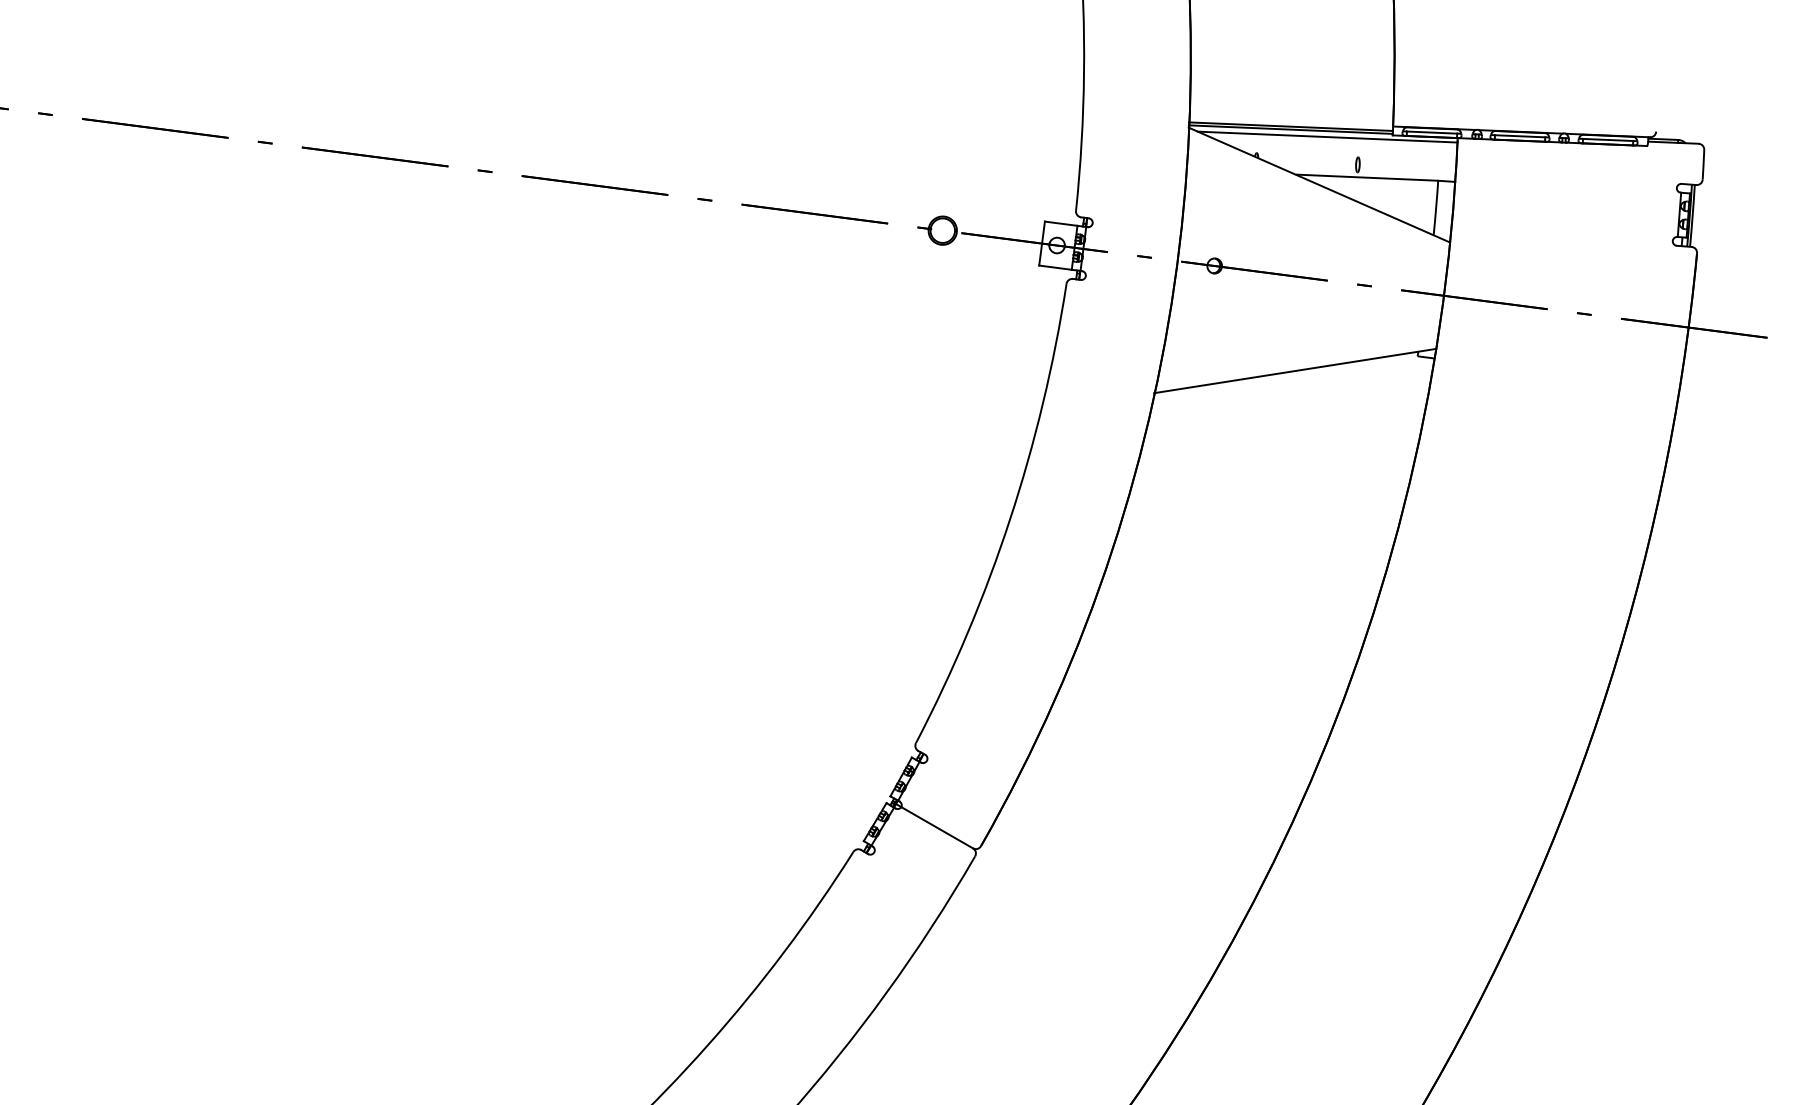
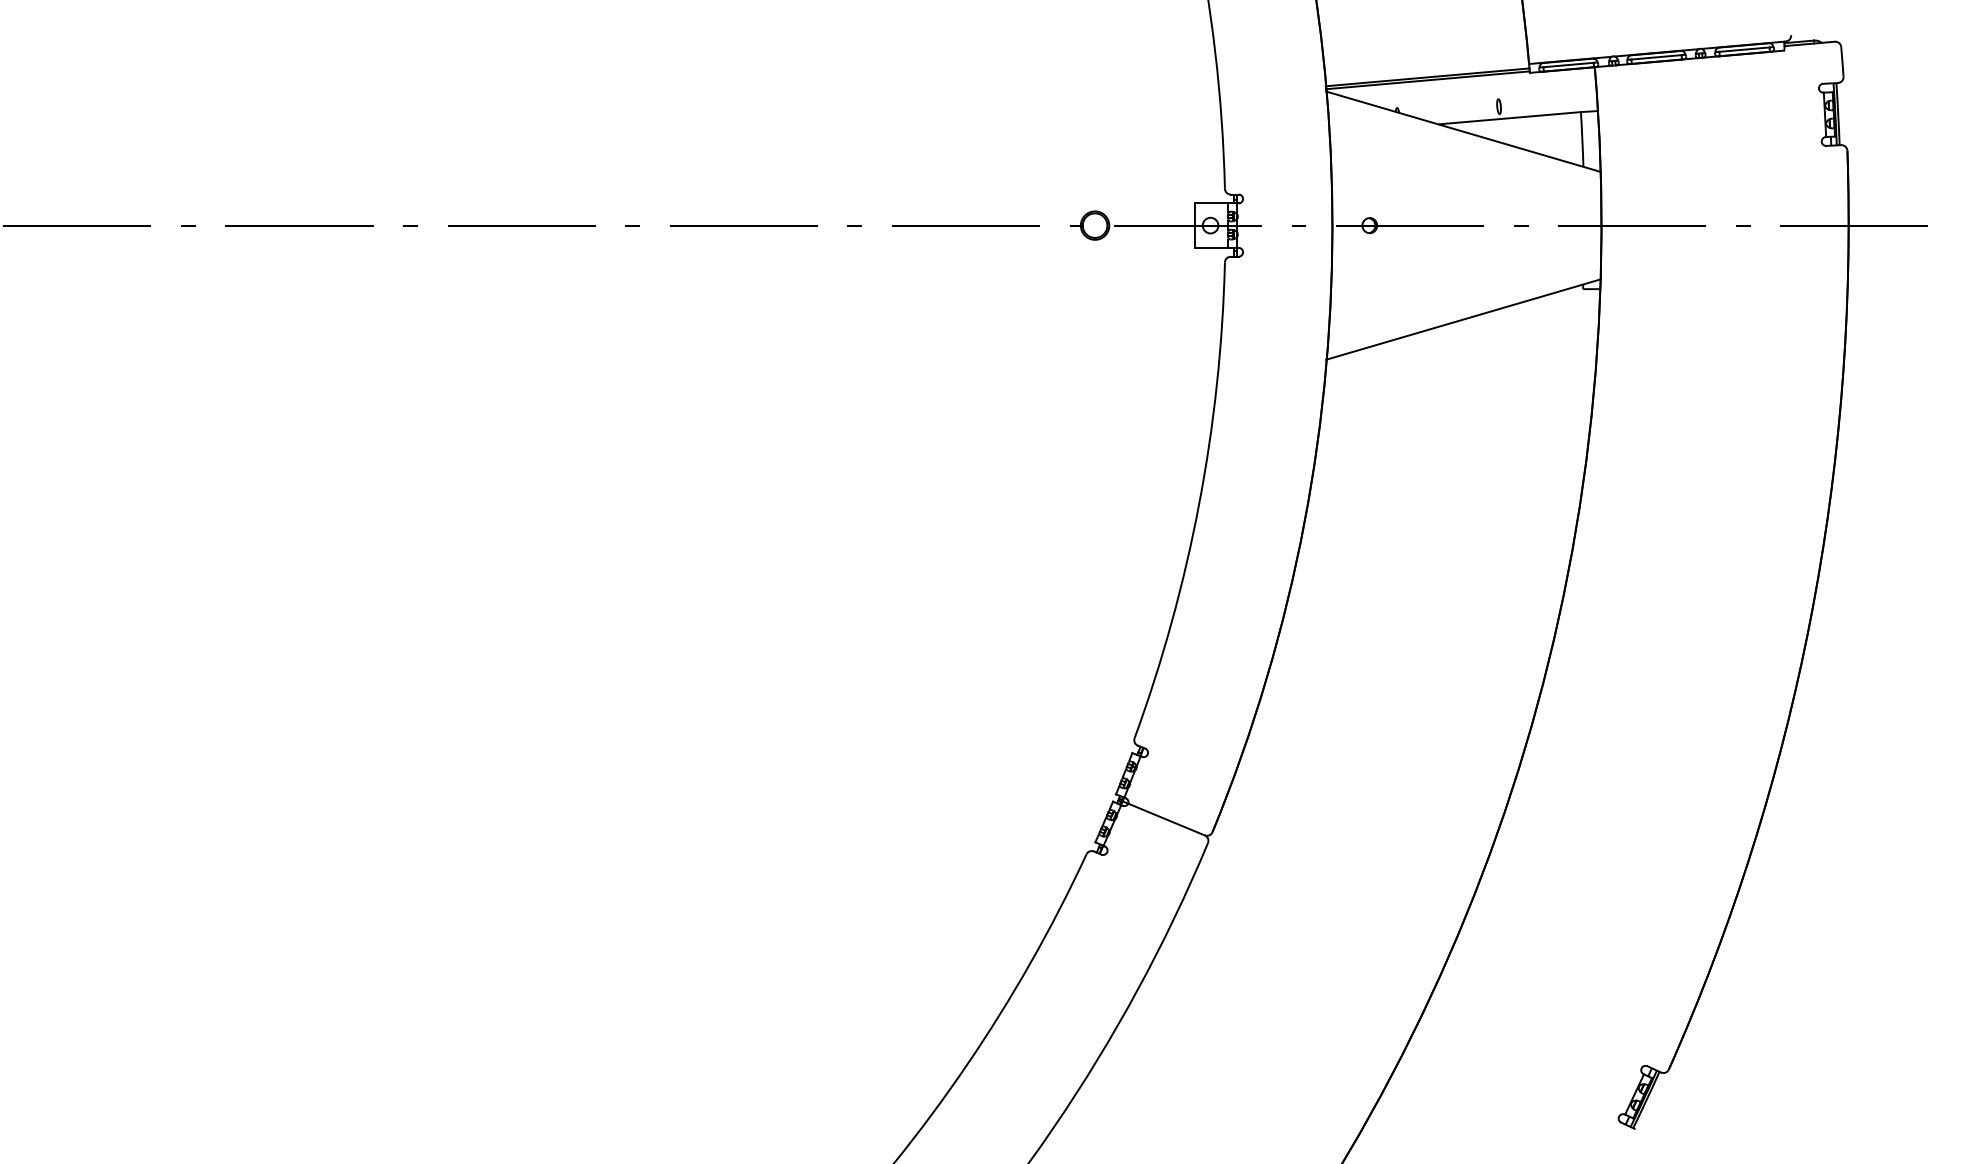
line: (1327, 136) -> (1465, 82), removed

